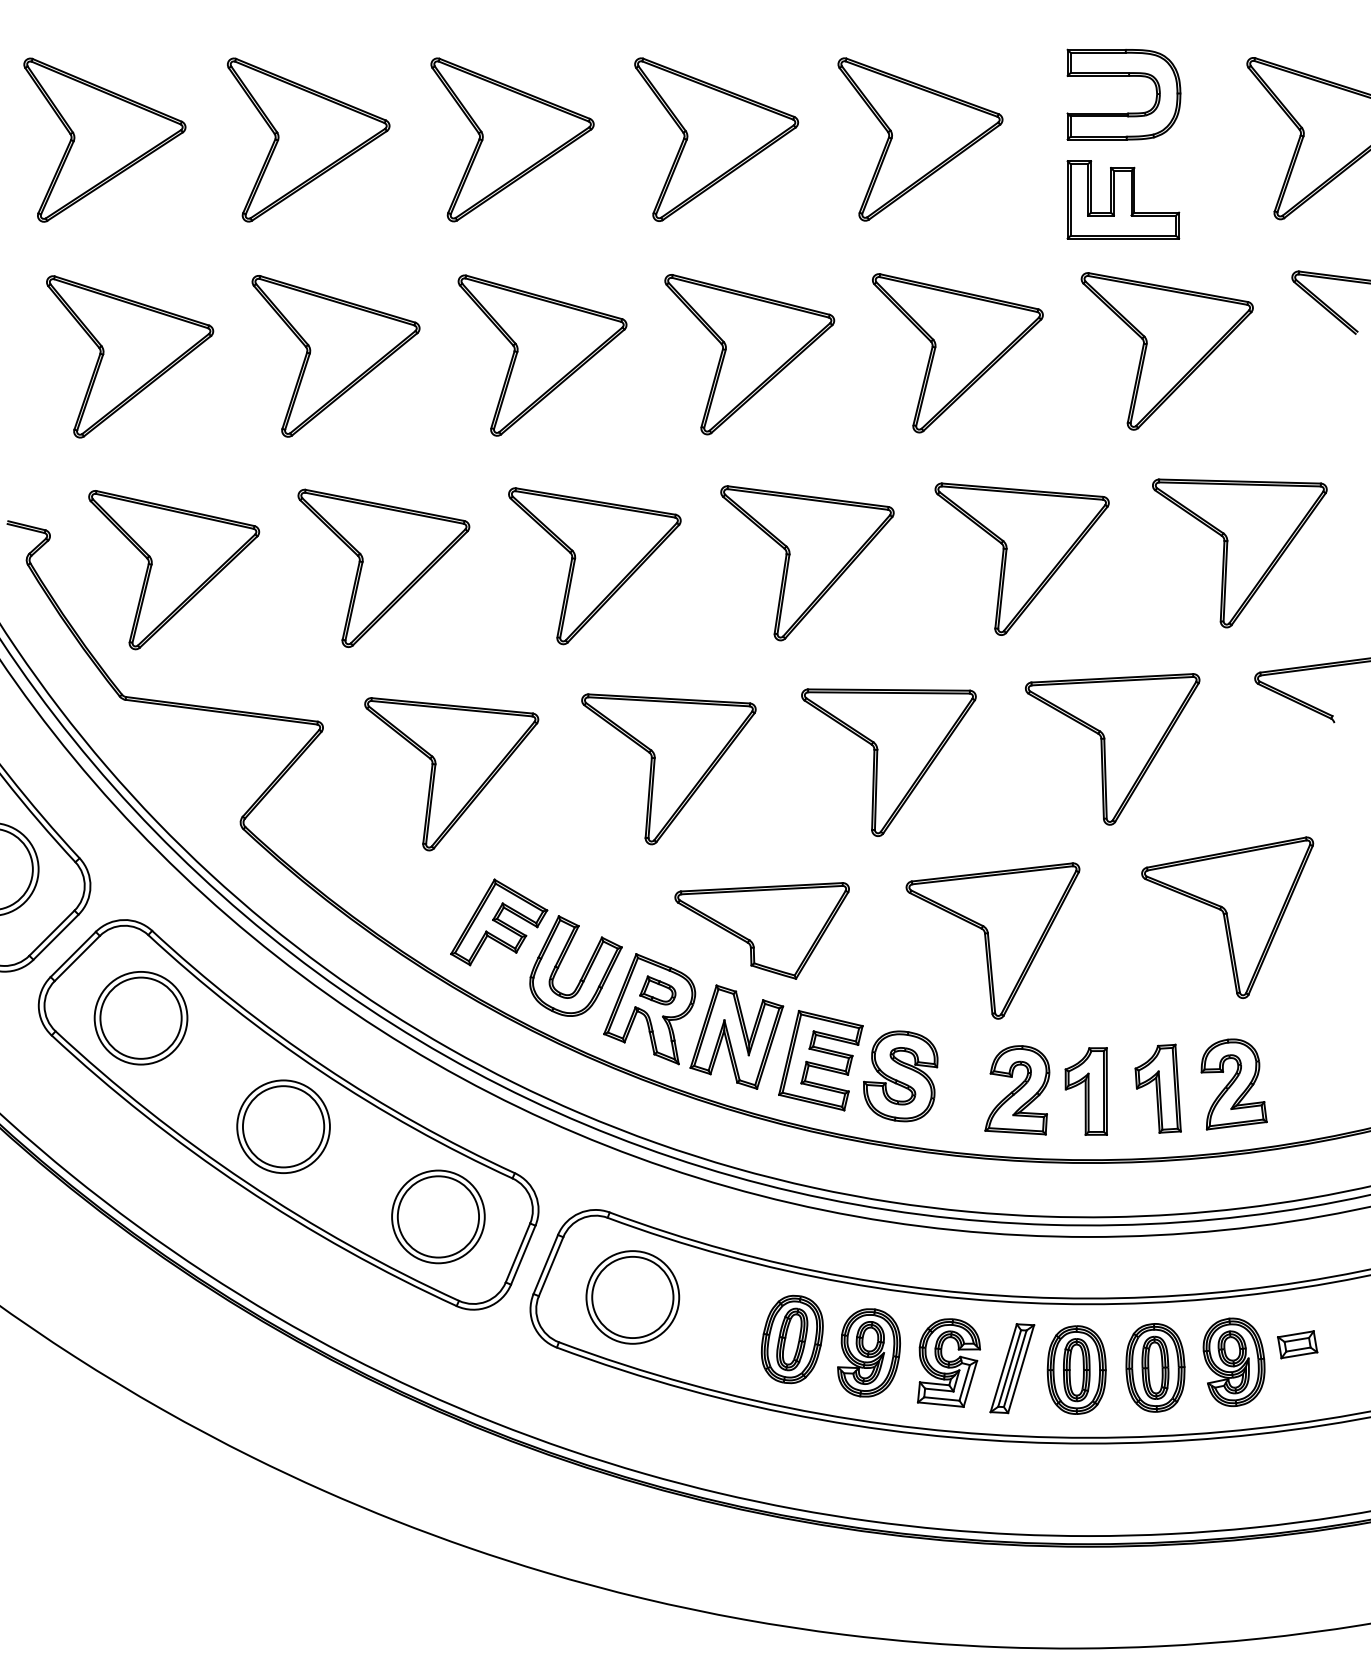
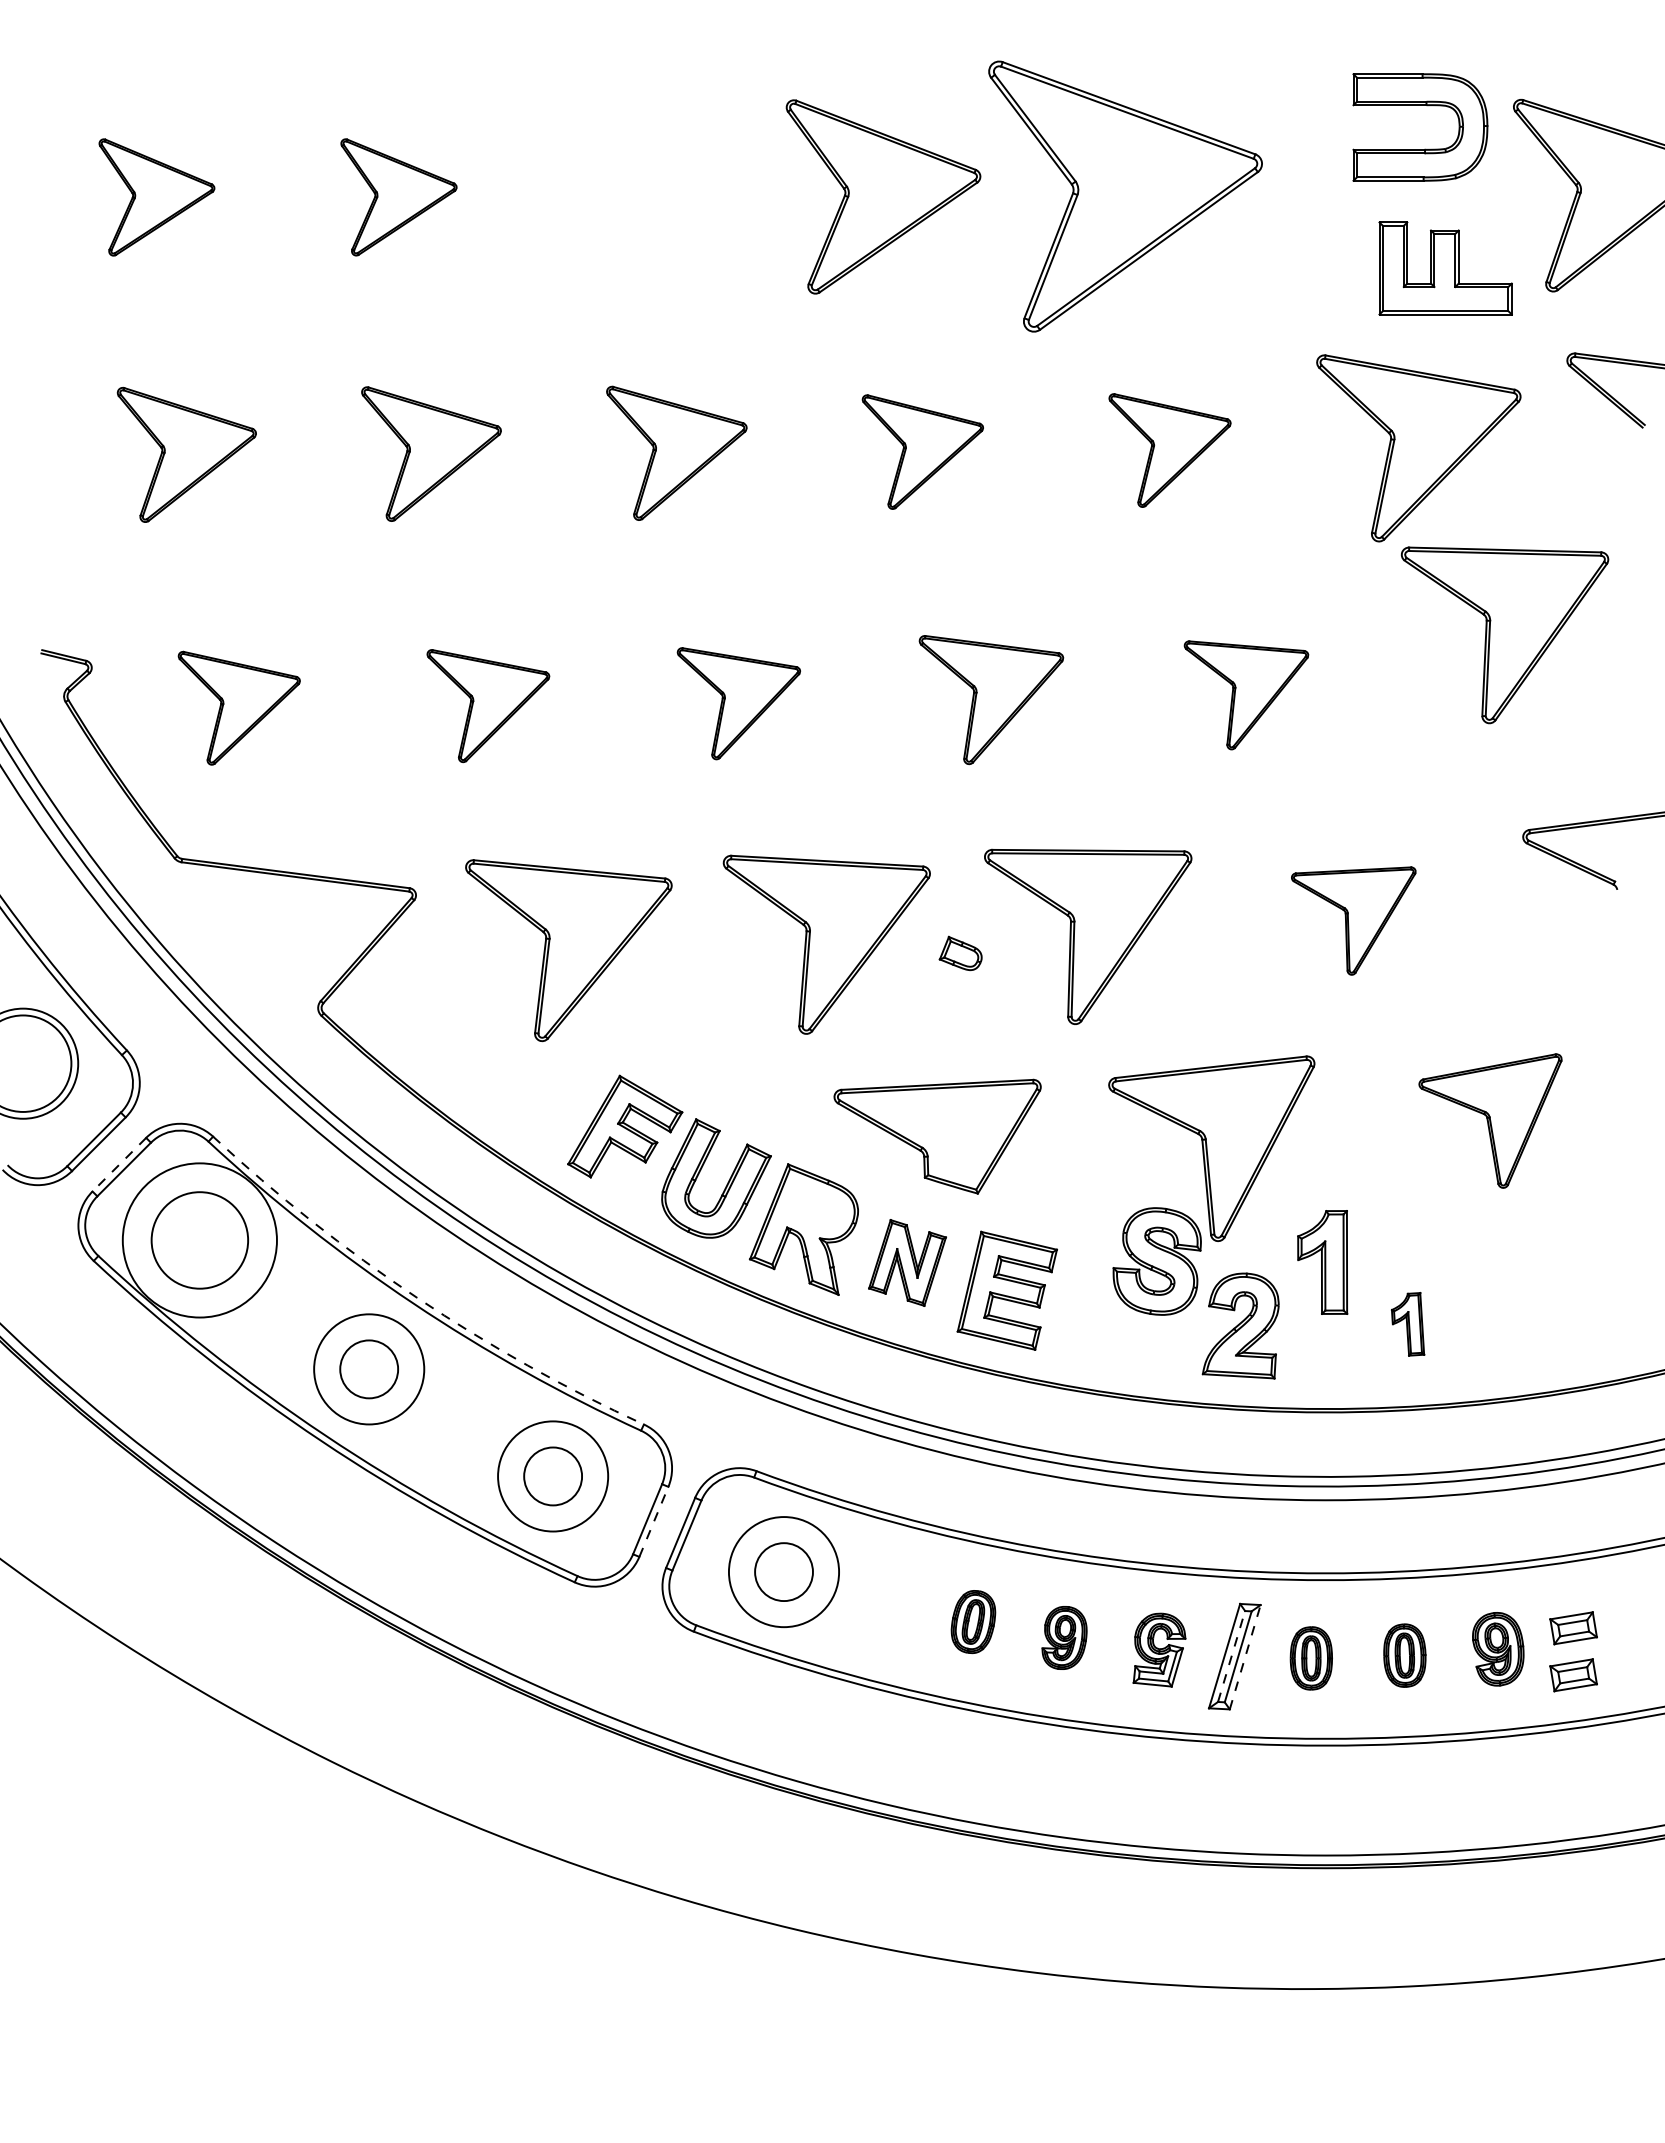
part: (1128, 112) -> (1425, 148), moved
part: (512, 139) -> (640, 196), removed
part: (920, 139) -> (1125, 196), size x1.4
part: (104, 140) -> (156, 197), size x0.6
part: (308, 140) -> (398, 197), size x0.6
part: (1123, 199) -> (1445, 268), moved
part: (957, 353) -> (1169, 450), size x0.6
part: (749, 354) -> (922, 451), size x0.6
part: (336, 355) -> (431, 453), size x0.7
part: (542, 355) -> (676, 453), size x0.7
part: (129, 356) -> (186, 454), size x0.7
part: (1239, 553) -> (1504, 635), moved
part: (1022, 559) -> (1246, 695), size x0.6
part: (807, 562) -> (991, 699), size x0.7
part: (594, 566) -> (738, 703), size x0.6
part: (384, 567) -> (488, 705), size x0.6
part: (174, 570) -> (239, 708), size x0.6
part: (1112, 748) -> (1353, 920), size x0.6
part: (1227, 917) -> (1490, 1120), size x0.7
line: (73, 954) -> (119, 1164), solid -> dashed
part: (657, 990) -> (960, 953), moved
circle: (140, 1018) -> (199, 1240), size x1.4
part: (736, 1036) -> (907, 1262), size x0.7
arc: (324, 1066) -> (417, 1297), solid -> dashed
part: (900, 1076) -> (1156, 1261), moved
part: (1233, 1083) -> (1497, 1318), removed
part: (1157, 1089) -> (1407, 1324), size x0.6
part: (1086, 1091) -> (1322, 1262), moved
circle: (283, 1126) -> (368, 1369), size x0.6
circle: (437, 1216) -> (552, 1476), size x0.6
line: (522, 1254) -> (653, 1521), solid -> dashed
circle: (632, 1296) -> (783, 1571), size x0.6
part: (792, 1339) -> (973, 1621), size x0.6
part: (868, 1352) -> (1064, 1637), size x0.6
part: (1234, 1362) -> (1498, 1649), size x0.7
part: (948, 1363) -> (1159, 1650), size x0.7
part: (1155, 1367) -> (1404, 1655), size x0.6
line: (1009, 1368) -> (1231, 1656), solid -> dashed
line: (1021, 1368) -> (1245, 1656), solid -> dashed
part: (1076, 1370) -> (1311, 1658), size x0.6
part: (1297, 1384) -> (1573, 1675), added

